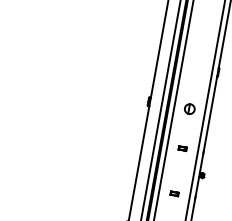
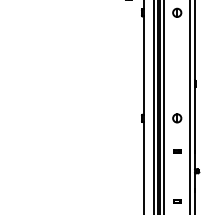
part: (174, 194) -> (177, 201), moved

